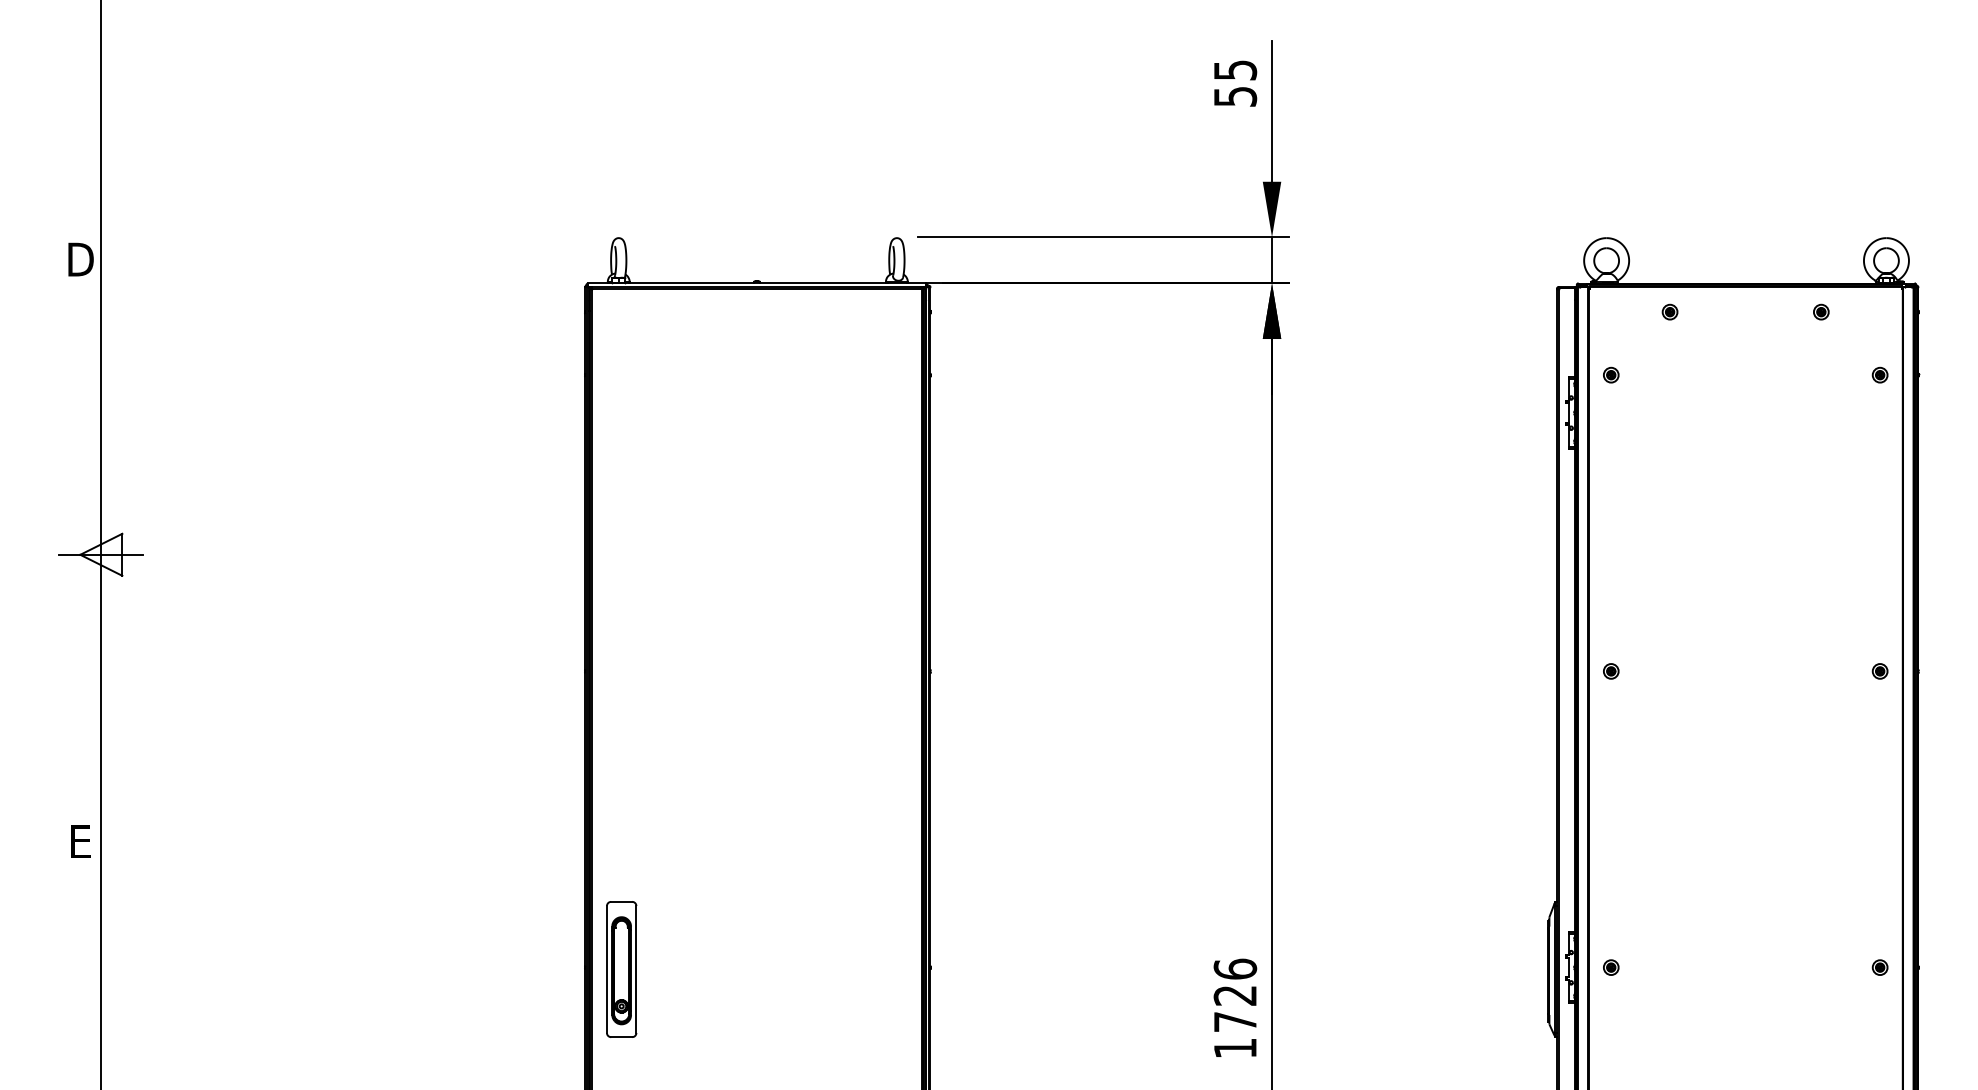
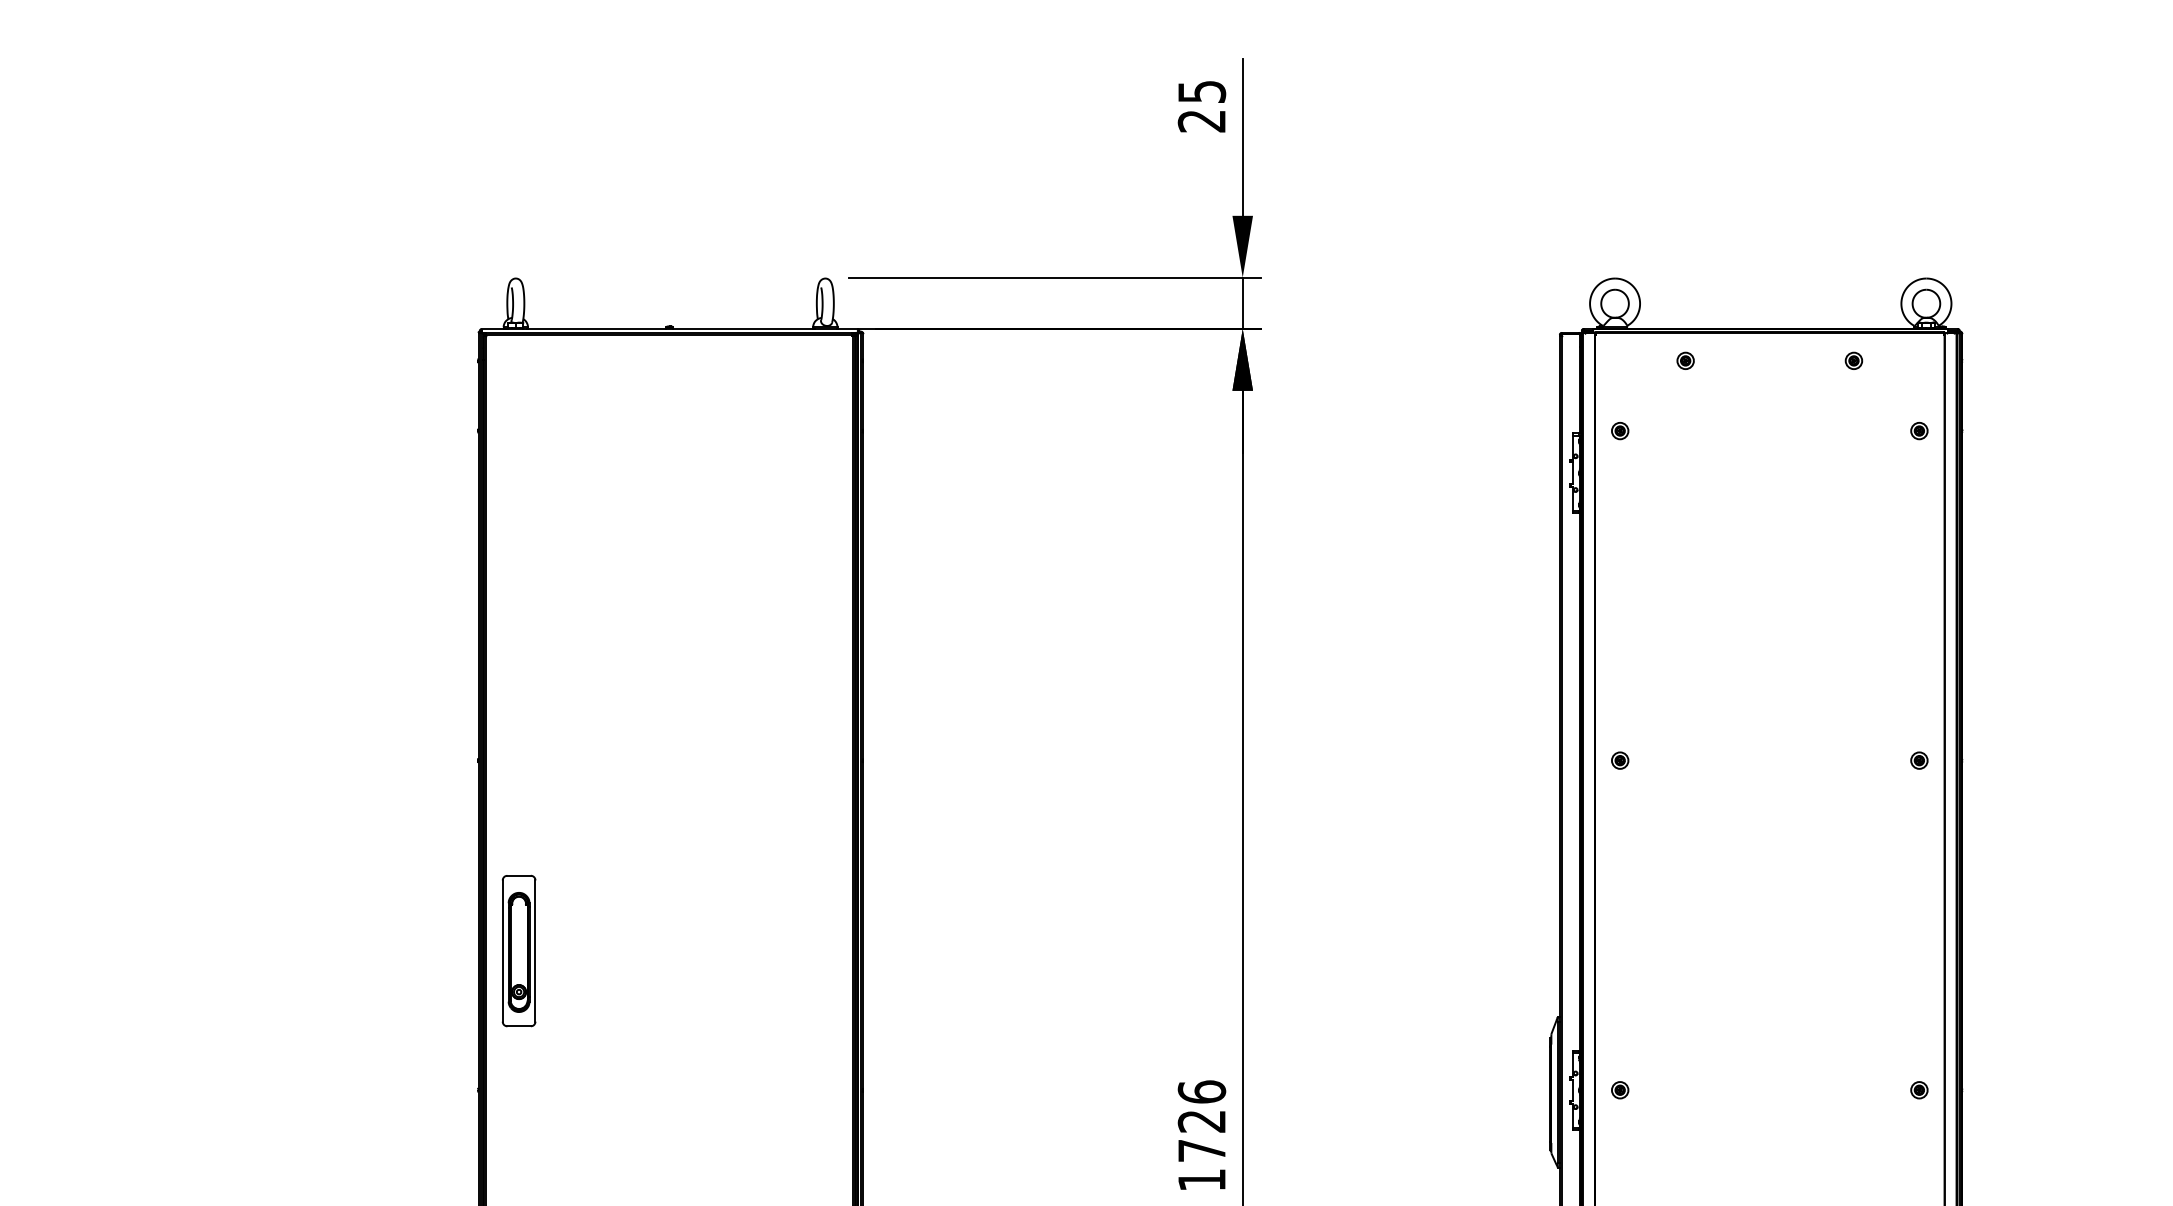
text: (1235, 96) -> (1202, 120), 55 -> 25
part: (621, 969) -> (518, 951), moved

